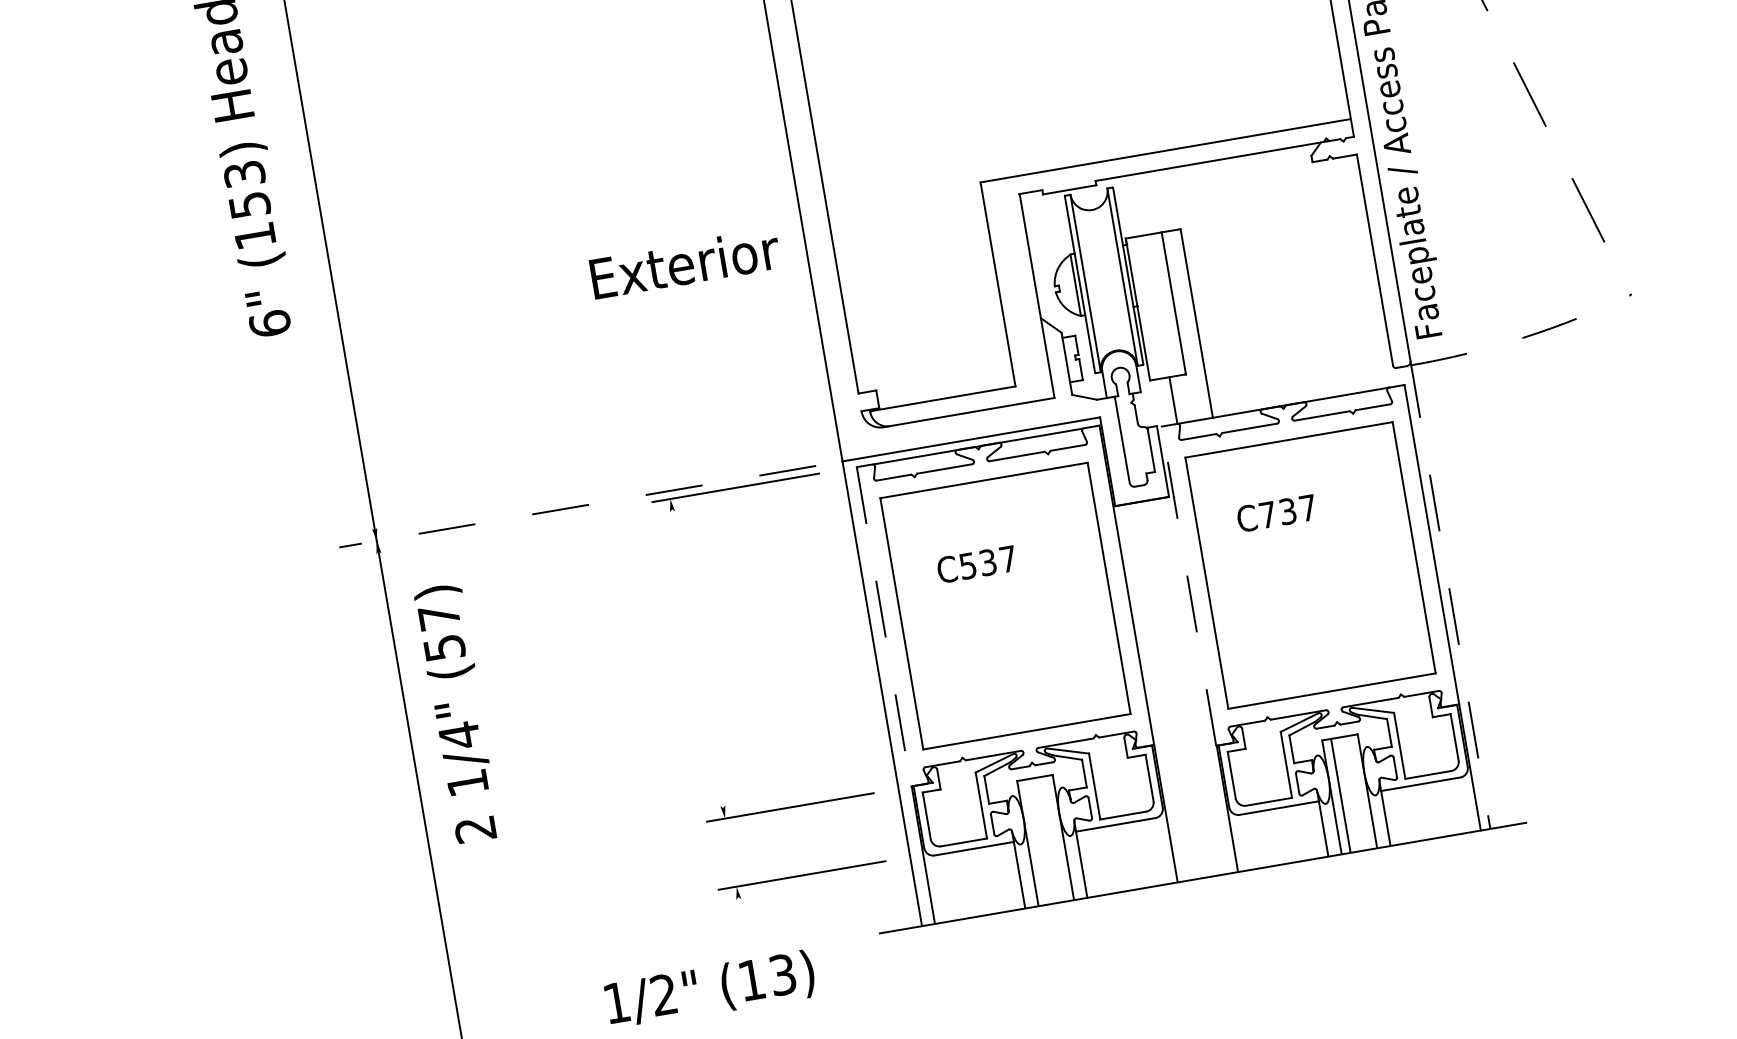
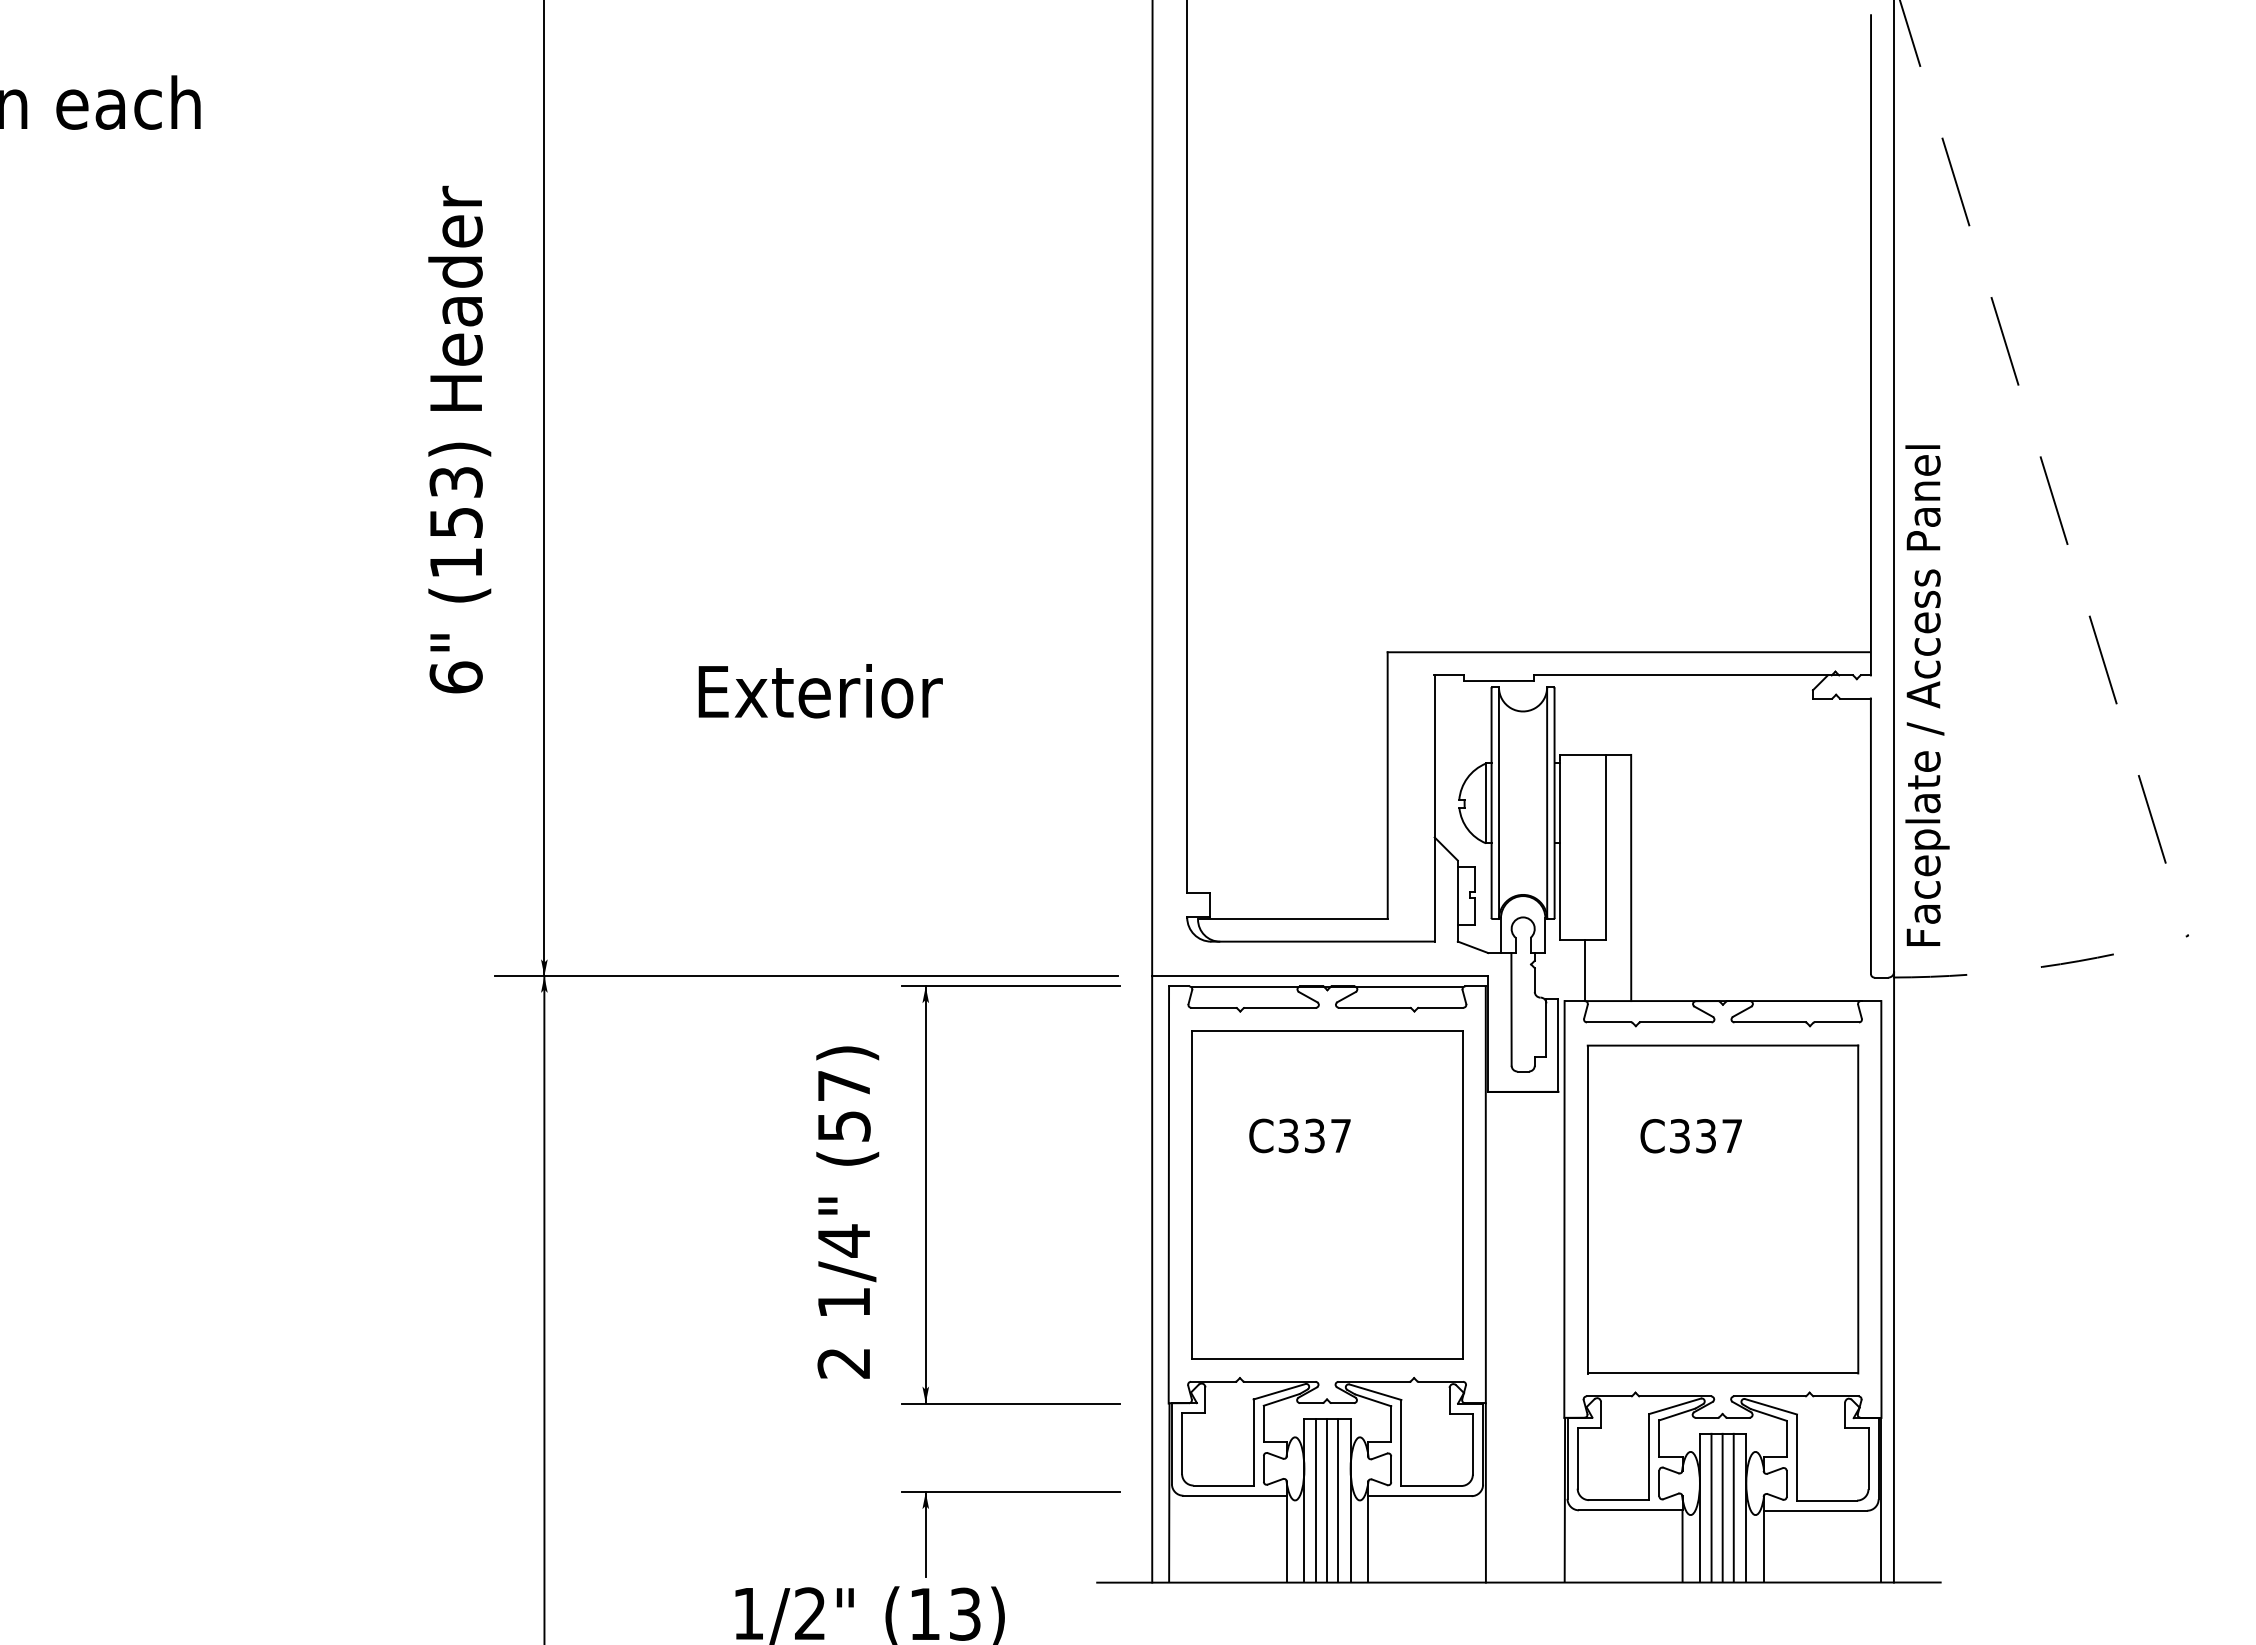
text: (685, 263) -> (820, 691), moved
line: (577, 507) -> (806, 976), dashed -> solid
text: (1267, 515) -> (1679, 1136), C737 -> C337
text: (967, 565) -> (1288, 1135), C537 -> C337
line: (1189, 586) -> (1564, 1209), dashed -> solid
line: (1450, 595) -> (1894, 1277), dashed -> solid
line: (883, 627) -> (1168, 1195), dashed -> solid
line: (697, 658) -> (925, 1194), added
text: (458, 713) -> (847, 1212), moved
line: (1357, 792) -> (1733, 1507), added
line: (1349, 793) -> (1722, 1507), added
line: (1054, 838) -> (1338, 1500), added
line: (1045, 840) -> (1327, 1500), added
line: (1036, 841) -> (1315, 1500), added
line: (741, 919) -> (925, 1534), added

